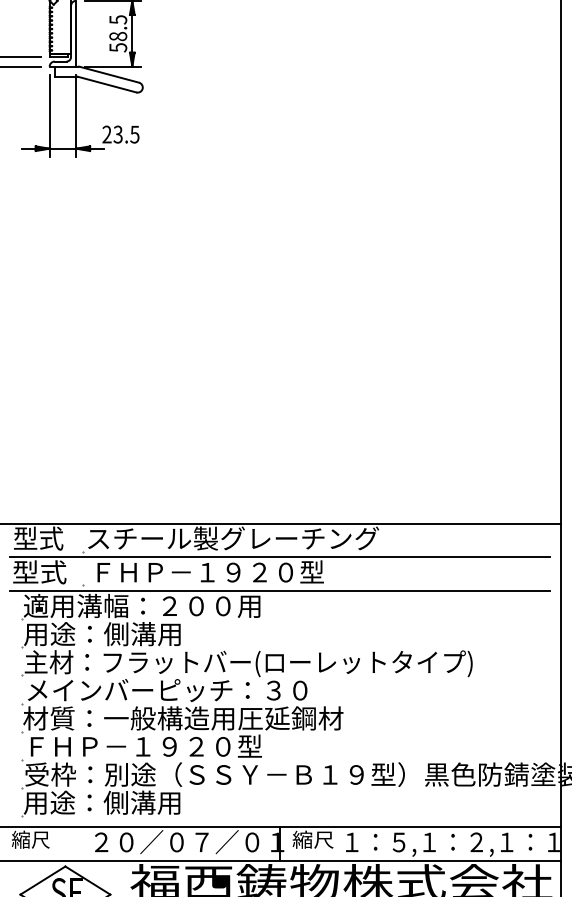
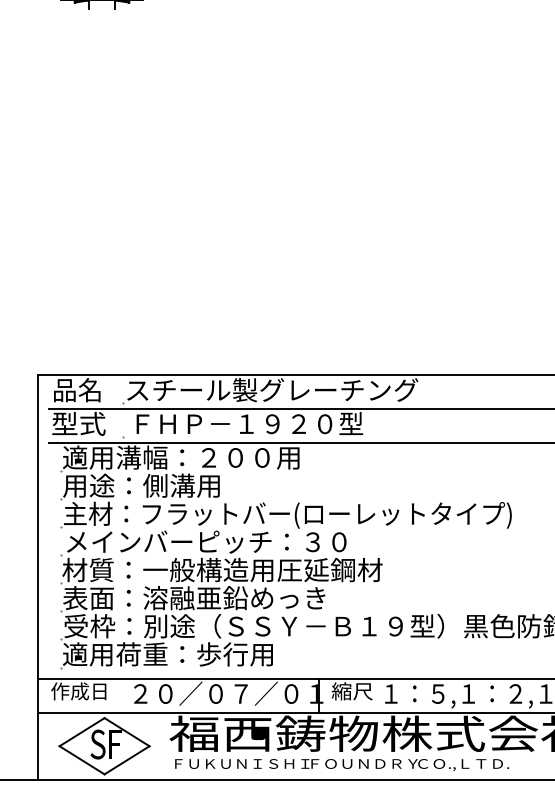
text: (38, 538) -> (77, 390), 型式 -> 品名
text: (155, 746) -> (194, 598), ＦＨＰ－１９２０型 -> 表面：溶融亜鉛めっき
text: (128, 802) -> (167, 654), 用途：側溝用 -> 適用荷重：歩行用
text: (39, 839) -> (78, 691), 縮尺 -> 作成日

